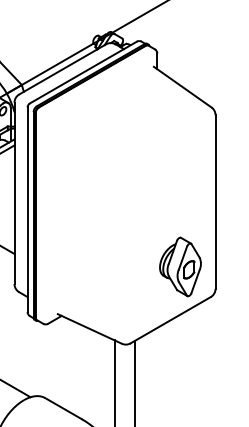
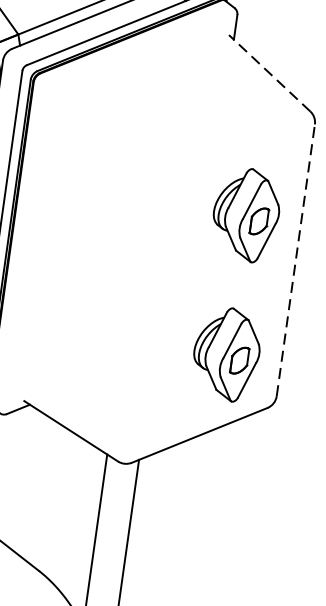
line: (182, 86) -> (269, 72), solid -> dashed
part: (180, 177) -> (246, 214), added
line: (215, 202) -> (295, 261), solid -> dashed

